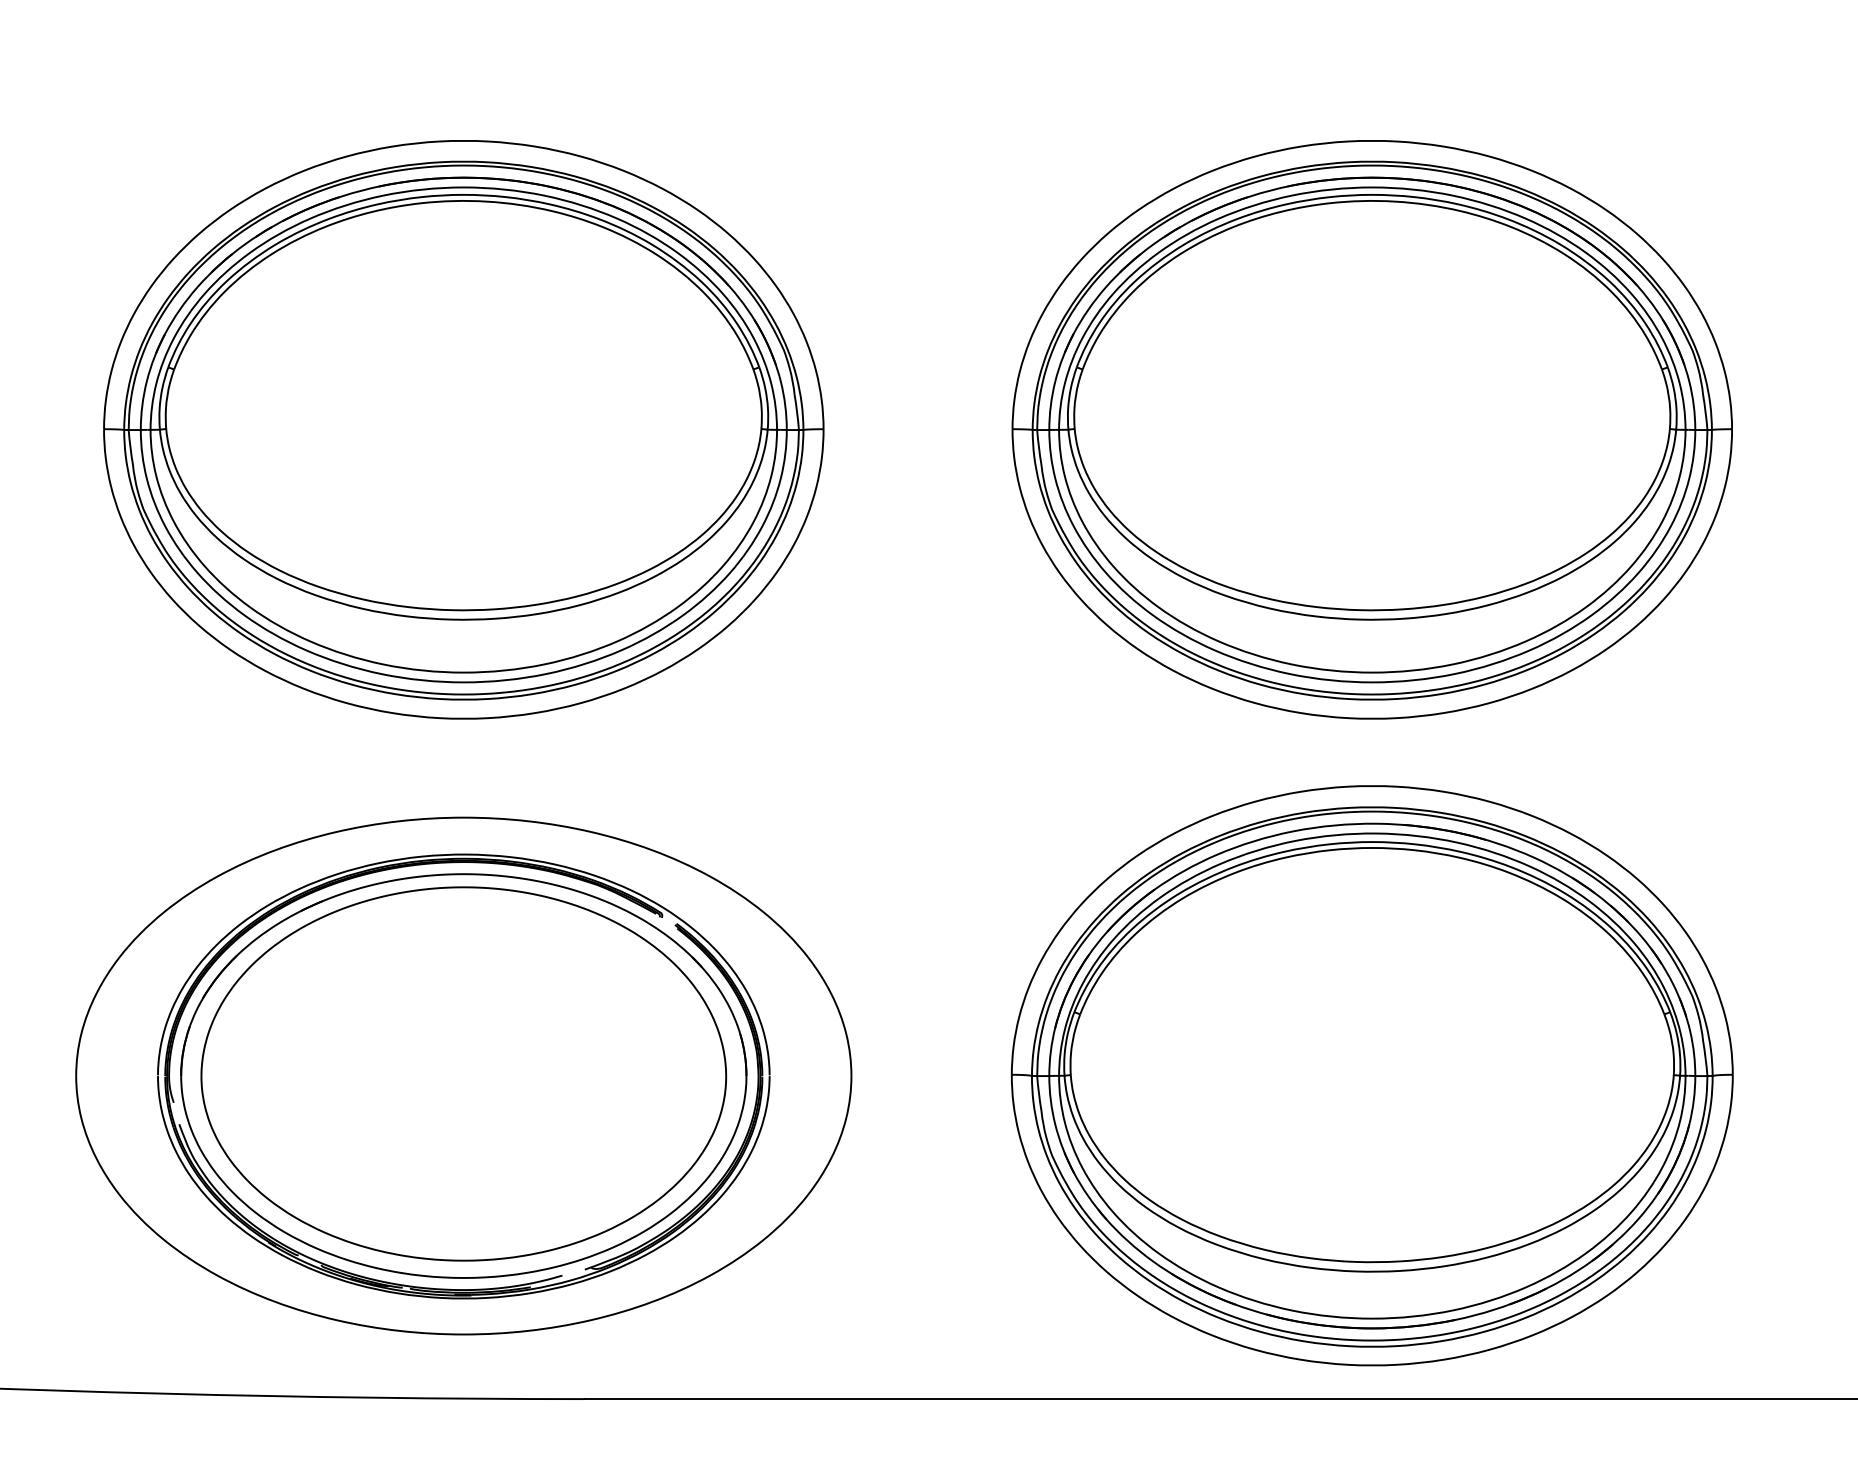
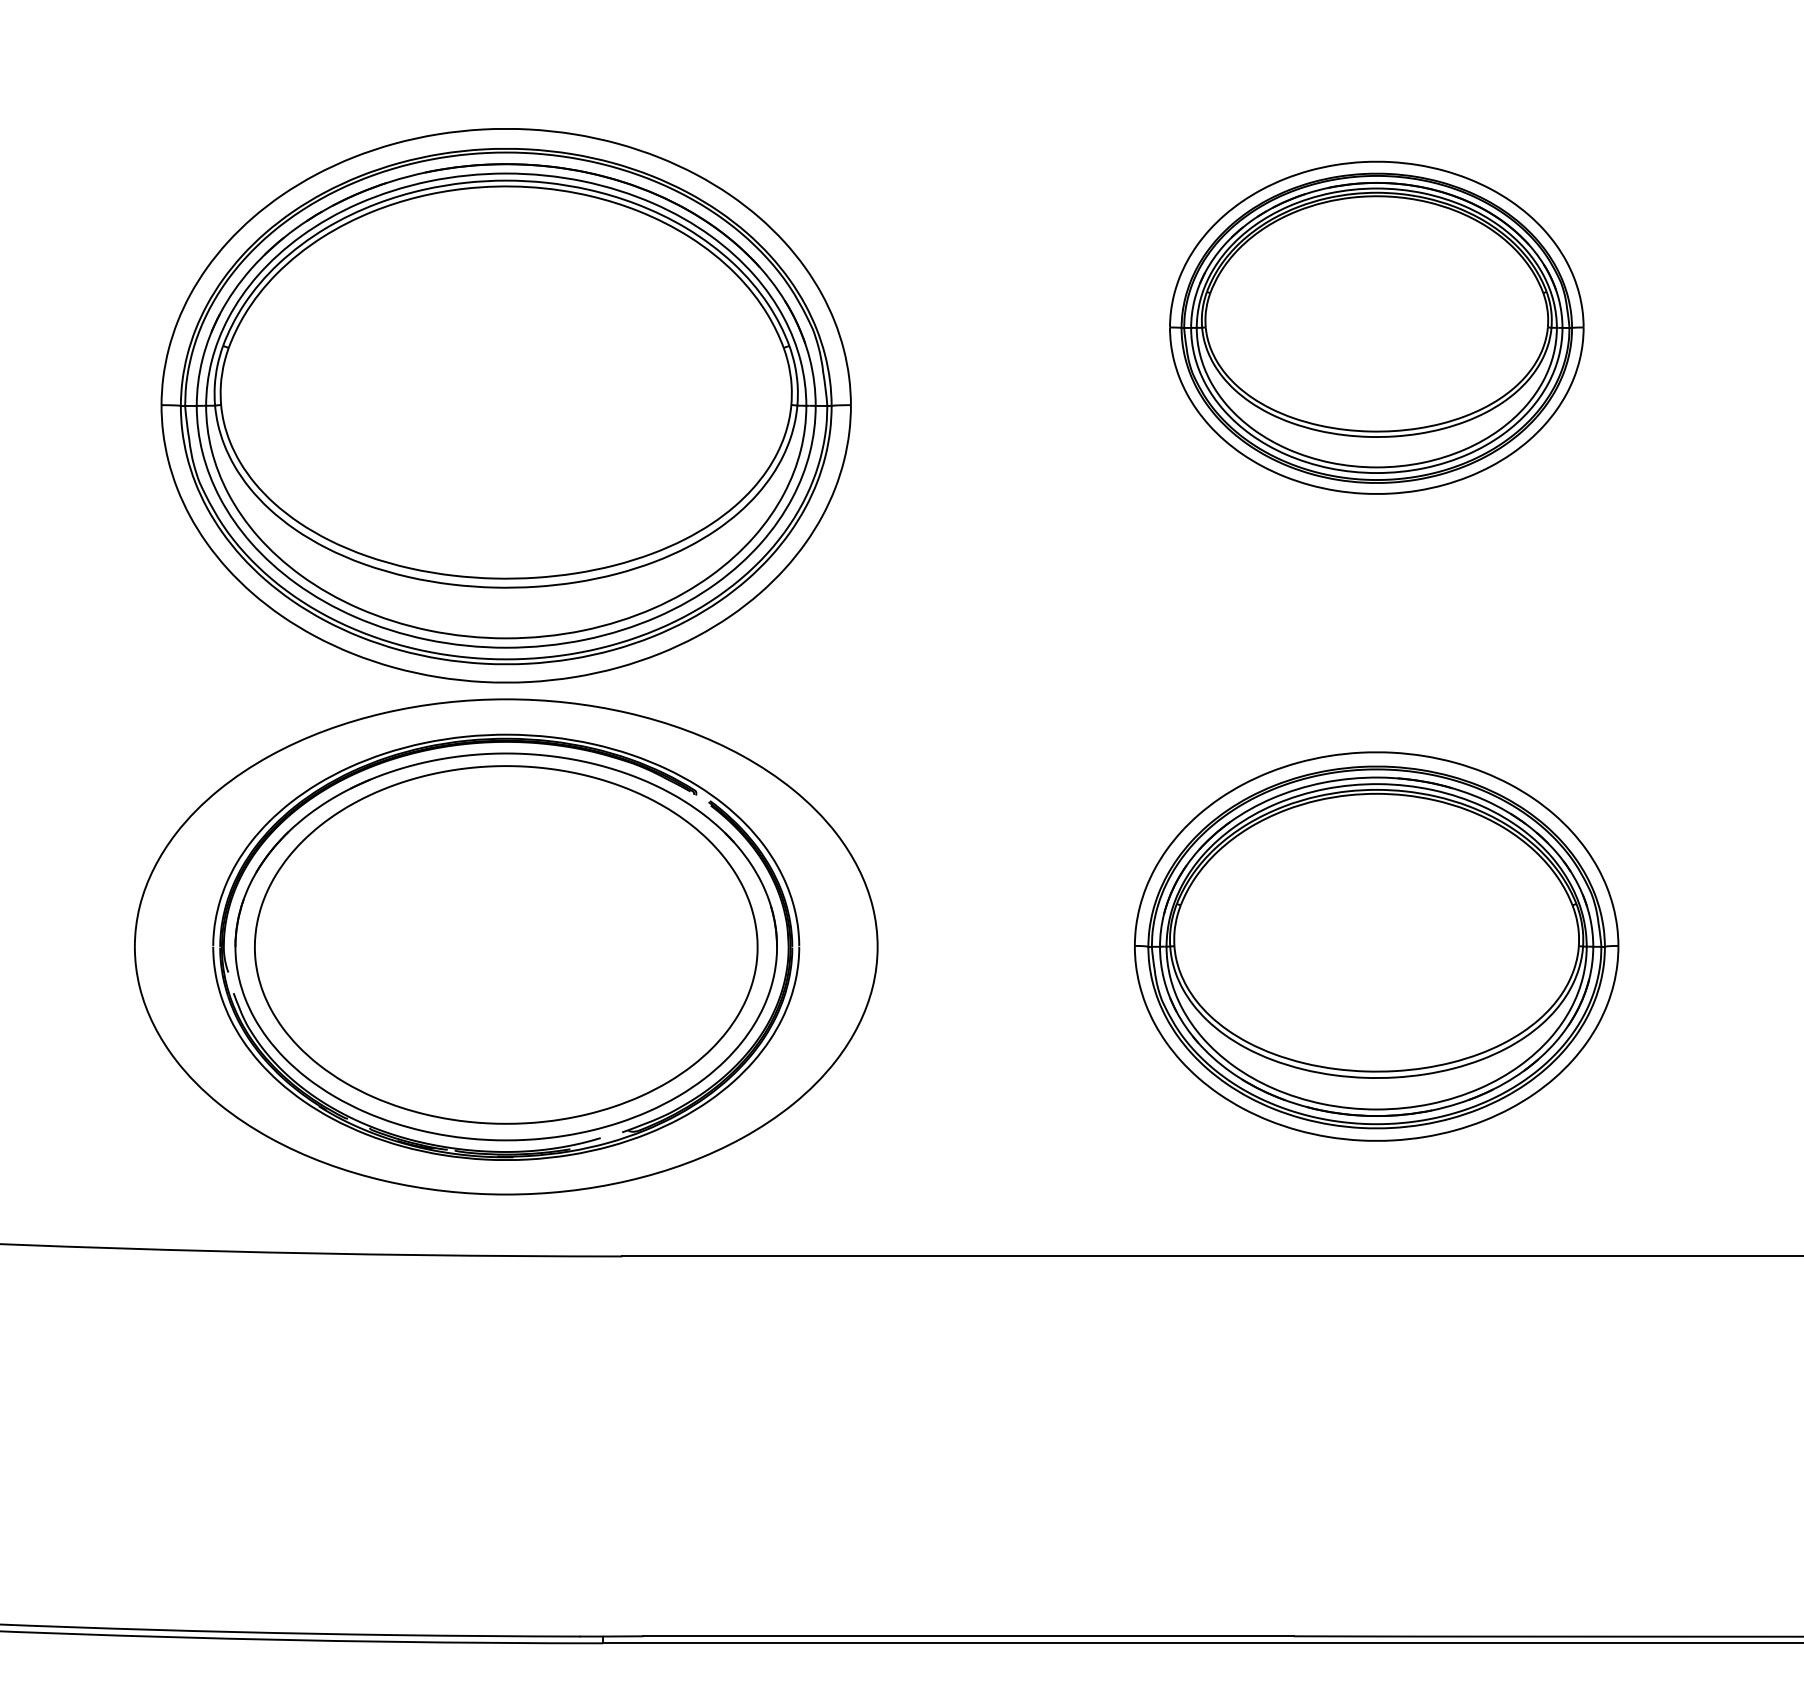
part: (463, 429) -> (505, 405), moved
part: (1372, 429) -> (1376, 327), size x0.6
part: (1372, 1075) -> (1376, 946), size x0.7

